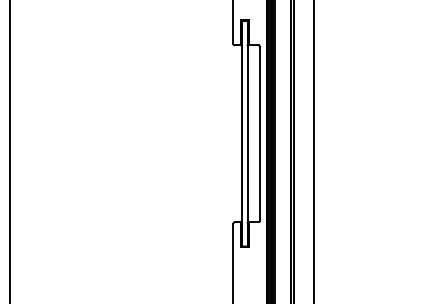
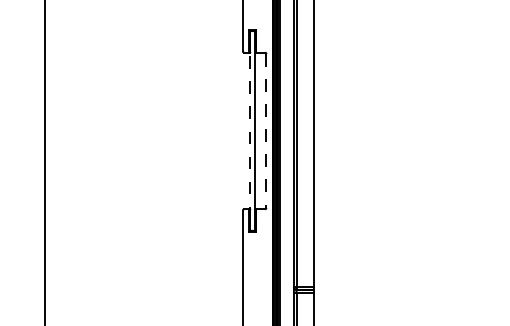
line: (242, 133) -> (250, 130), solid -> dashed
line: (260, 134) -> (266, 131), solid -> dashed

